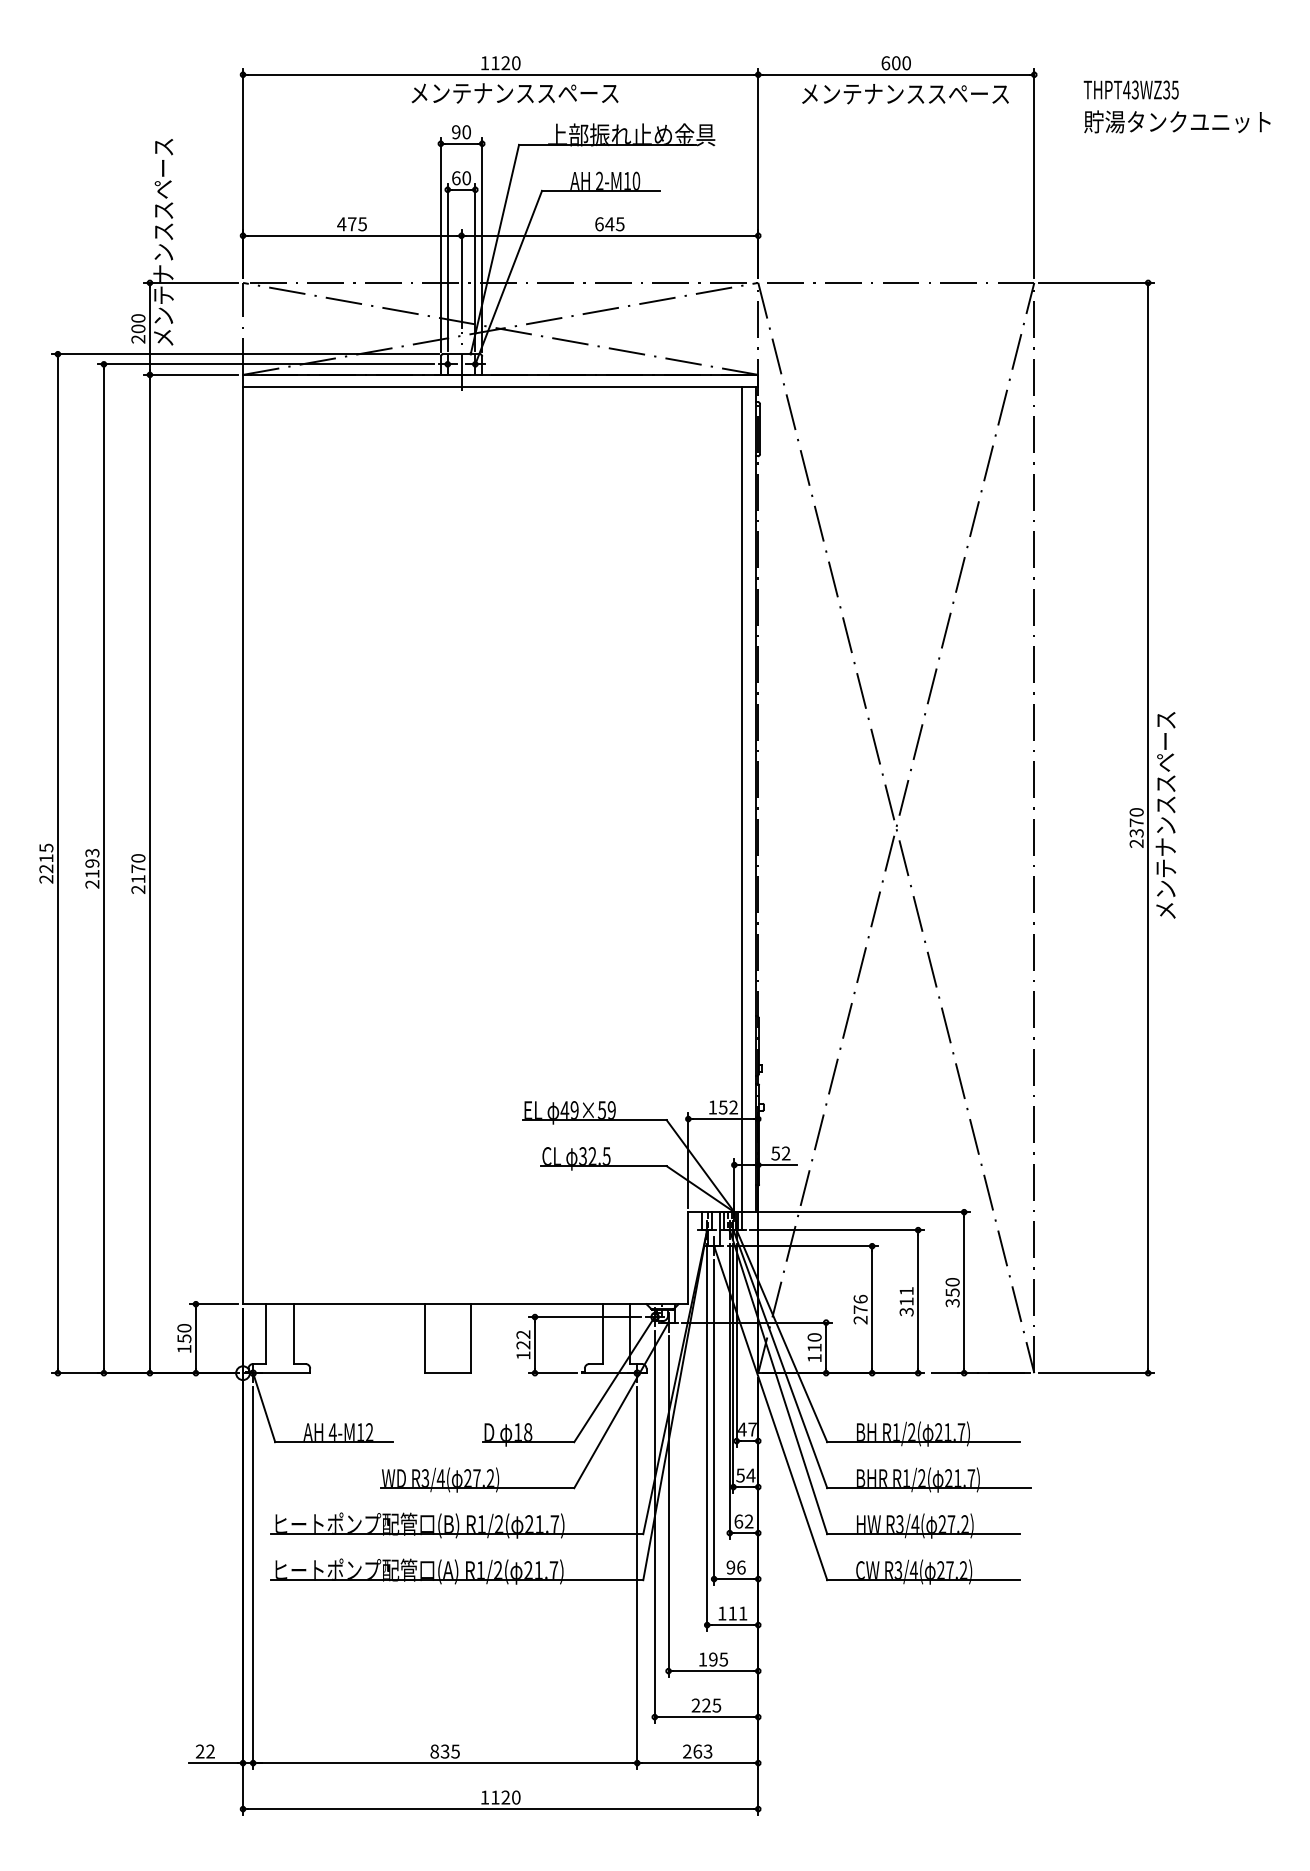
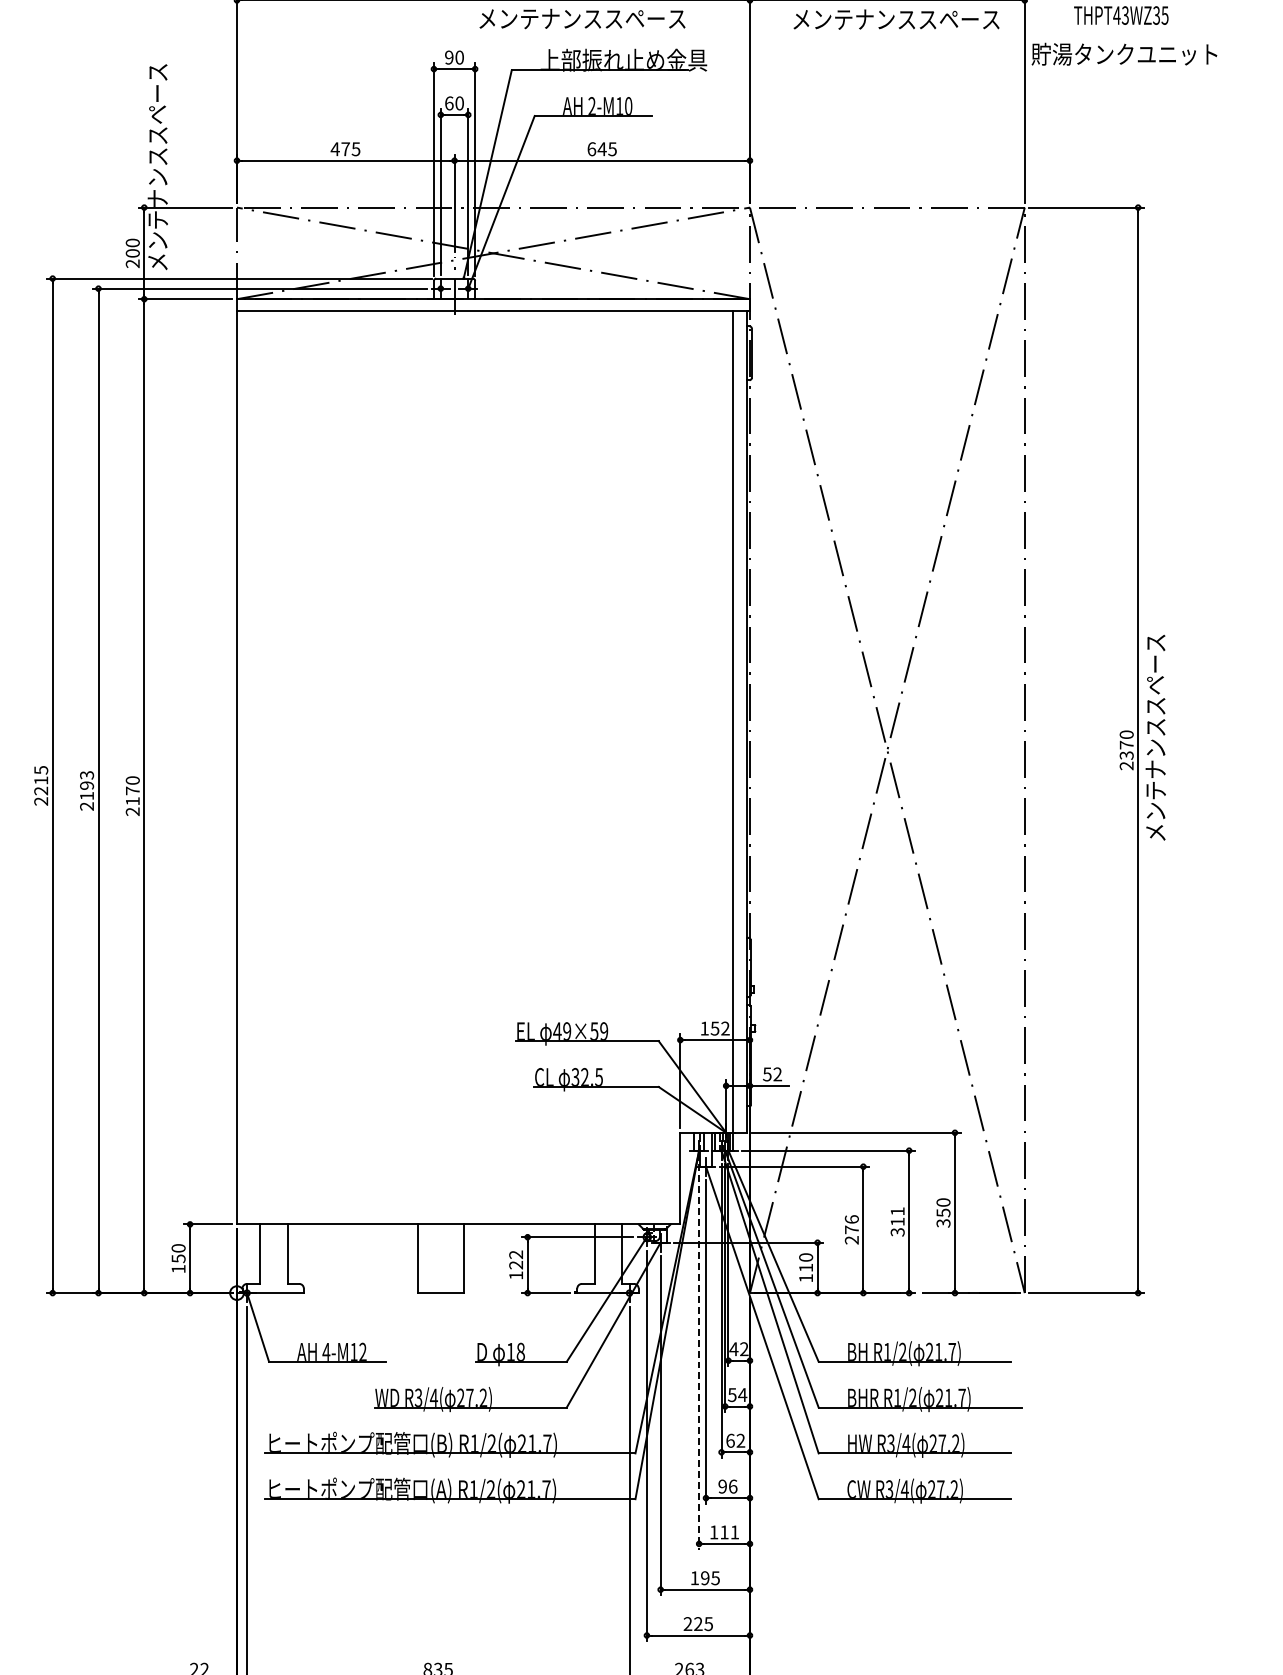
text: (514, 93) -> (581, 19), moved
text: (1177, 121) -> (1124, 53), moved
text: (752, 1429) -> (744, 1349), 47 -> 42
line: (707, 1437) -> (699, 1357), solid -> dashed

